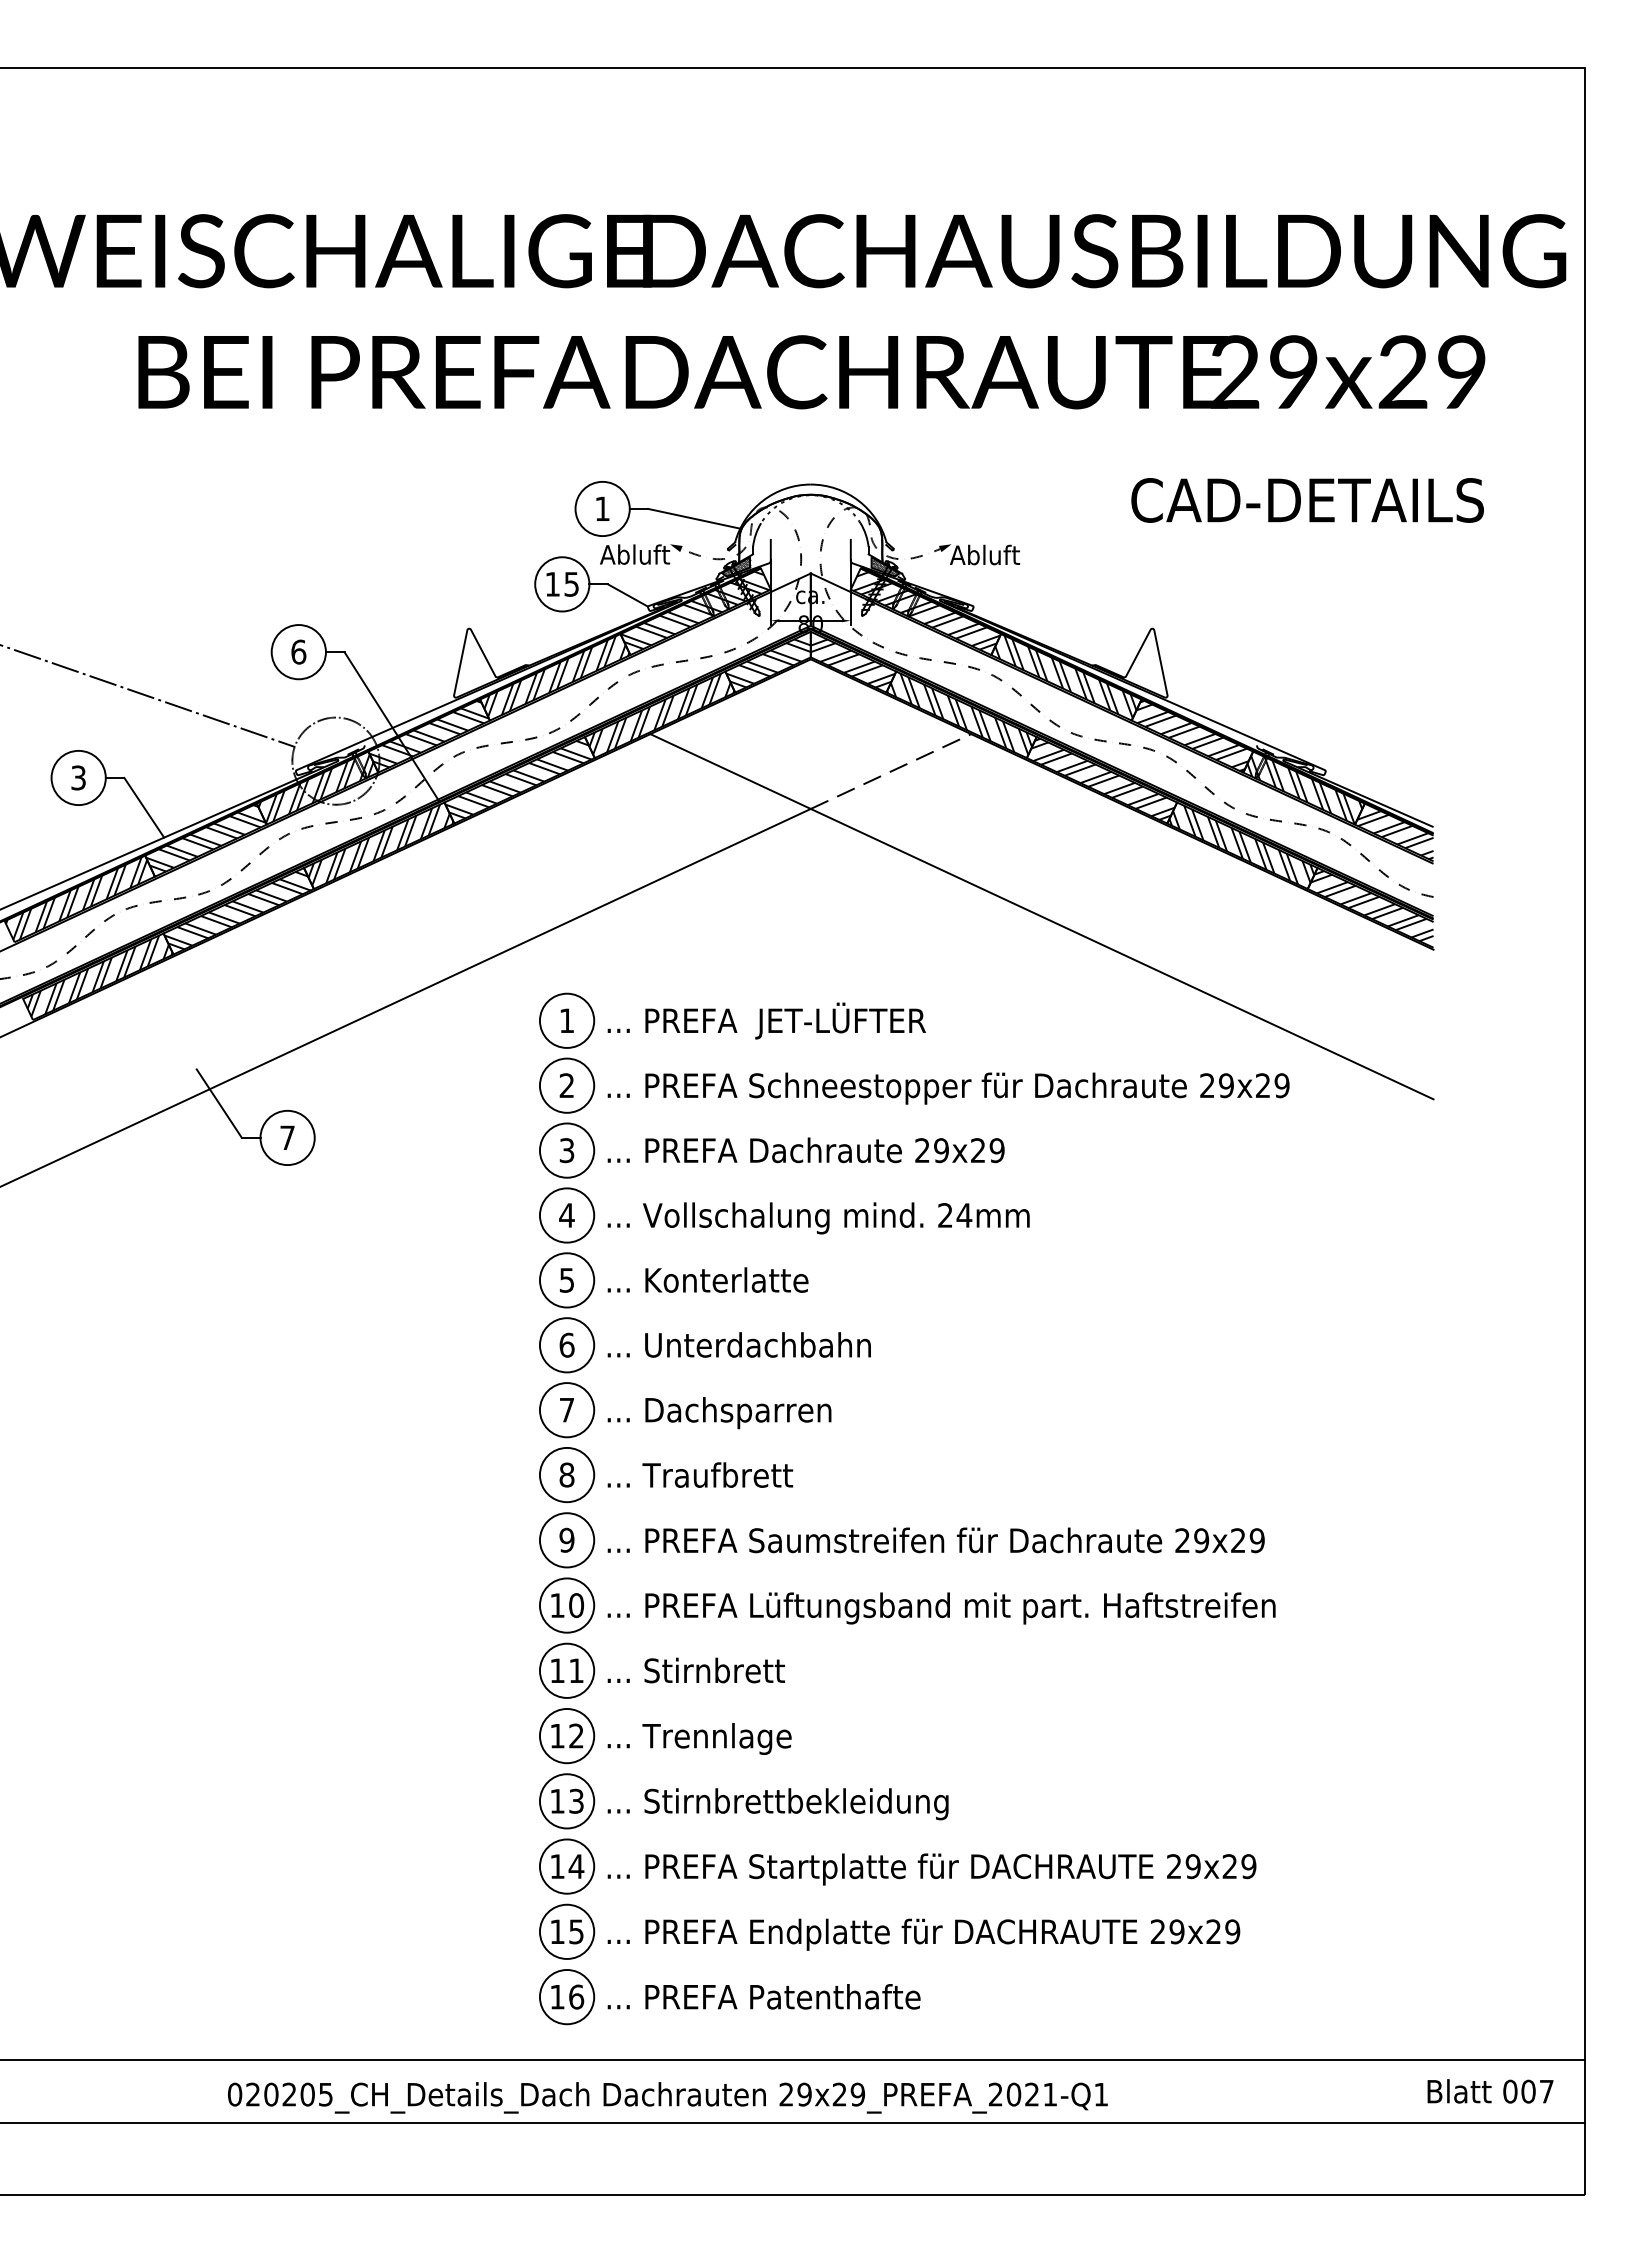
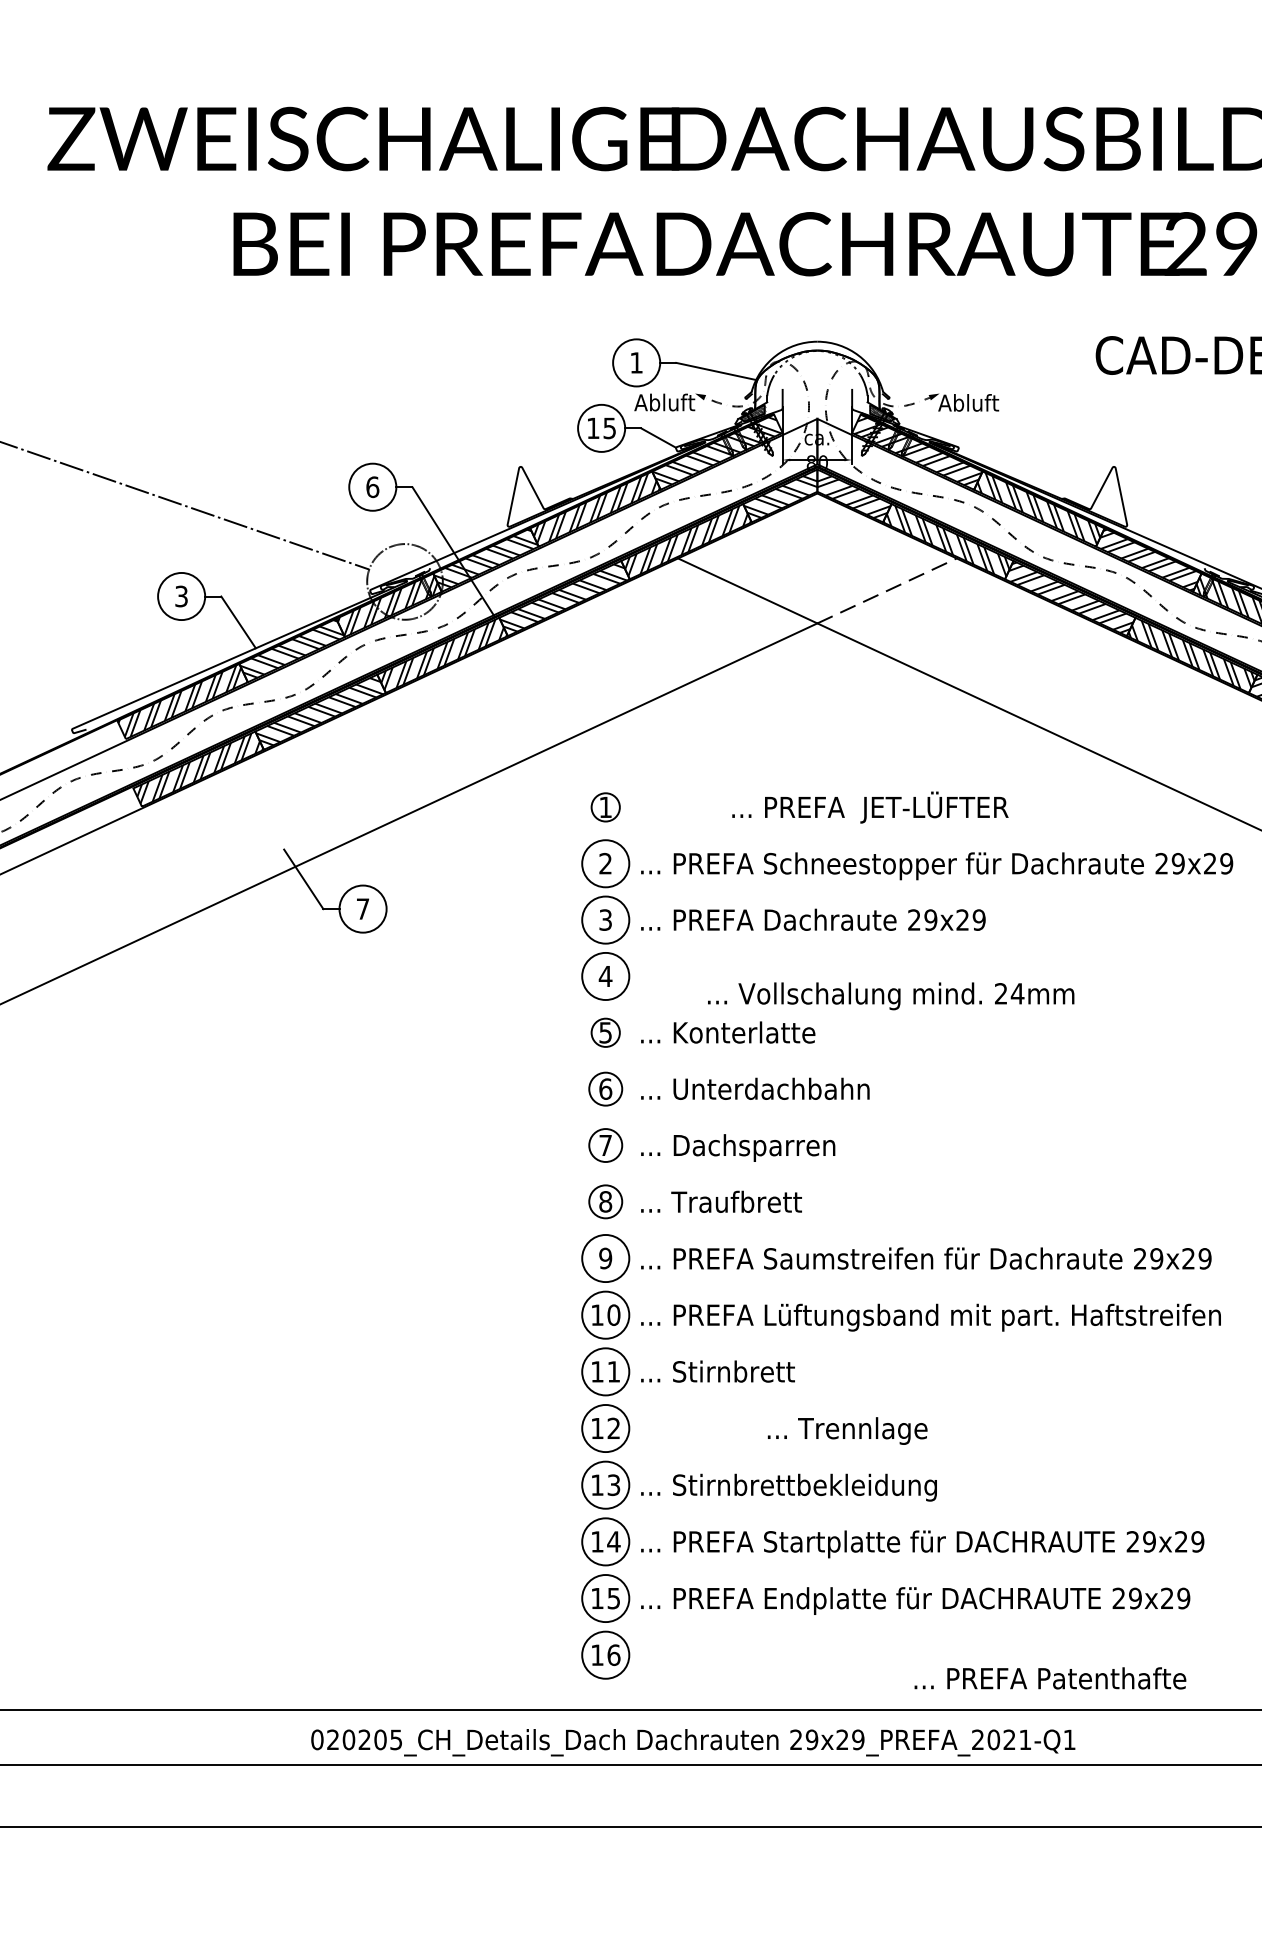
circle: (566, 1020) -> (605, 807), size x0.6
text: (766, 1020) -> (870, 807), moved
text: (818, 1218) -> (890, 996), moved
circle: (566, 1280) -> (605, 1032), size x0.6
circle: (566, 1345) -> (605, 1089), size x0.7
circle: (566, 1410) -> (605, 1145), size x0.7
circle: (566, 1474) -> (605, 1201), size x0.7
text: (699, 1738) -> (847, 1430), moved
text: (763, 1996) -> (1049, 1678), moved

